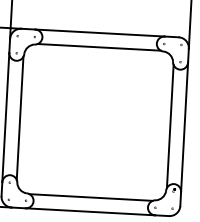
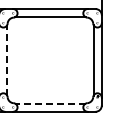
line: (20, 116) -> (7, 59), solid -> dashed
line: (89, 197) -> (49, 103), solid -> dashed

